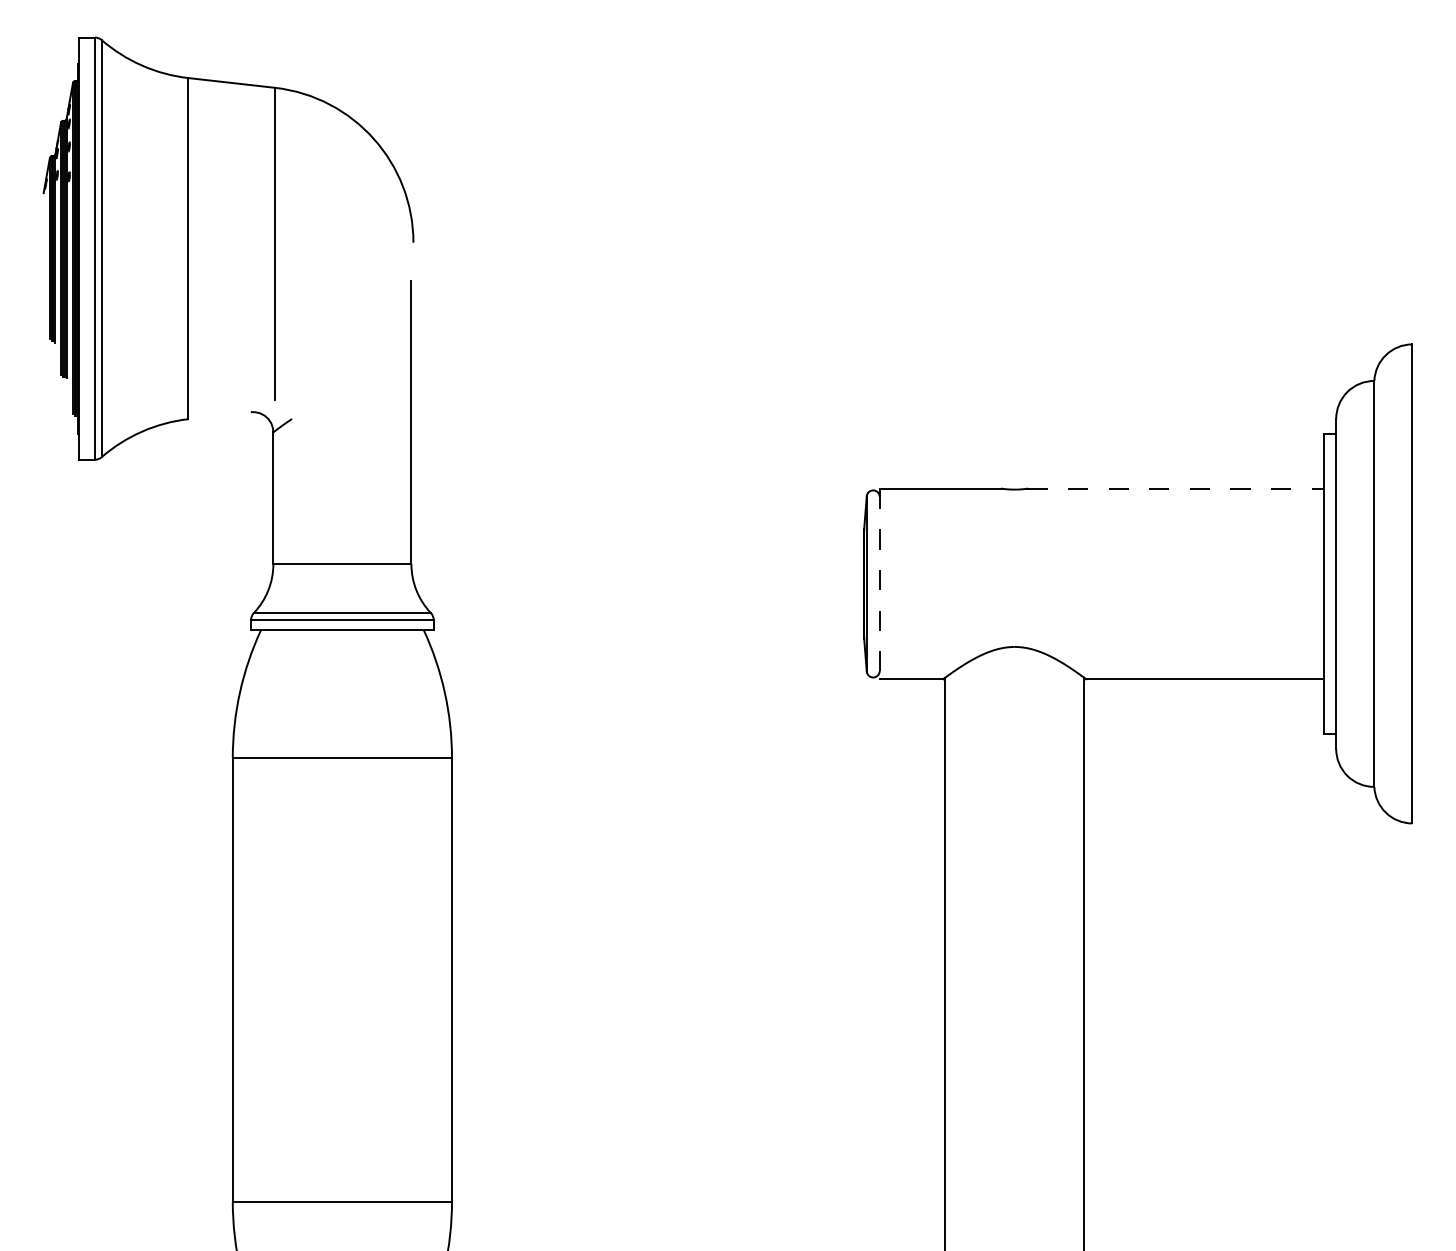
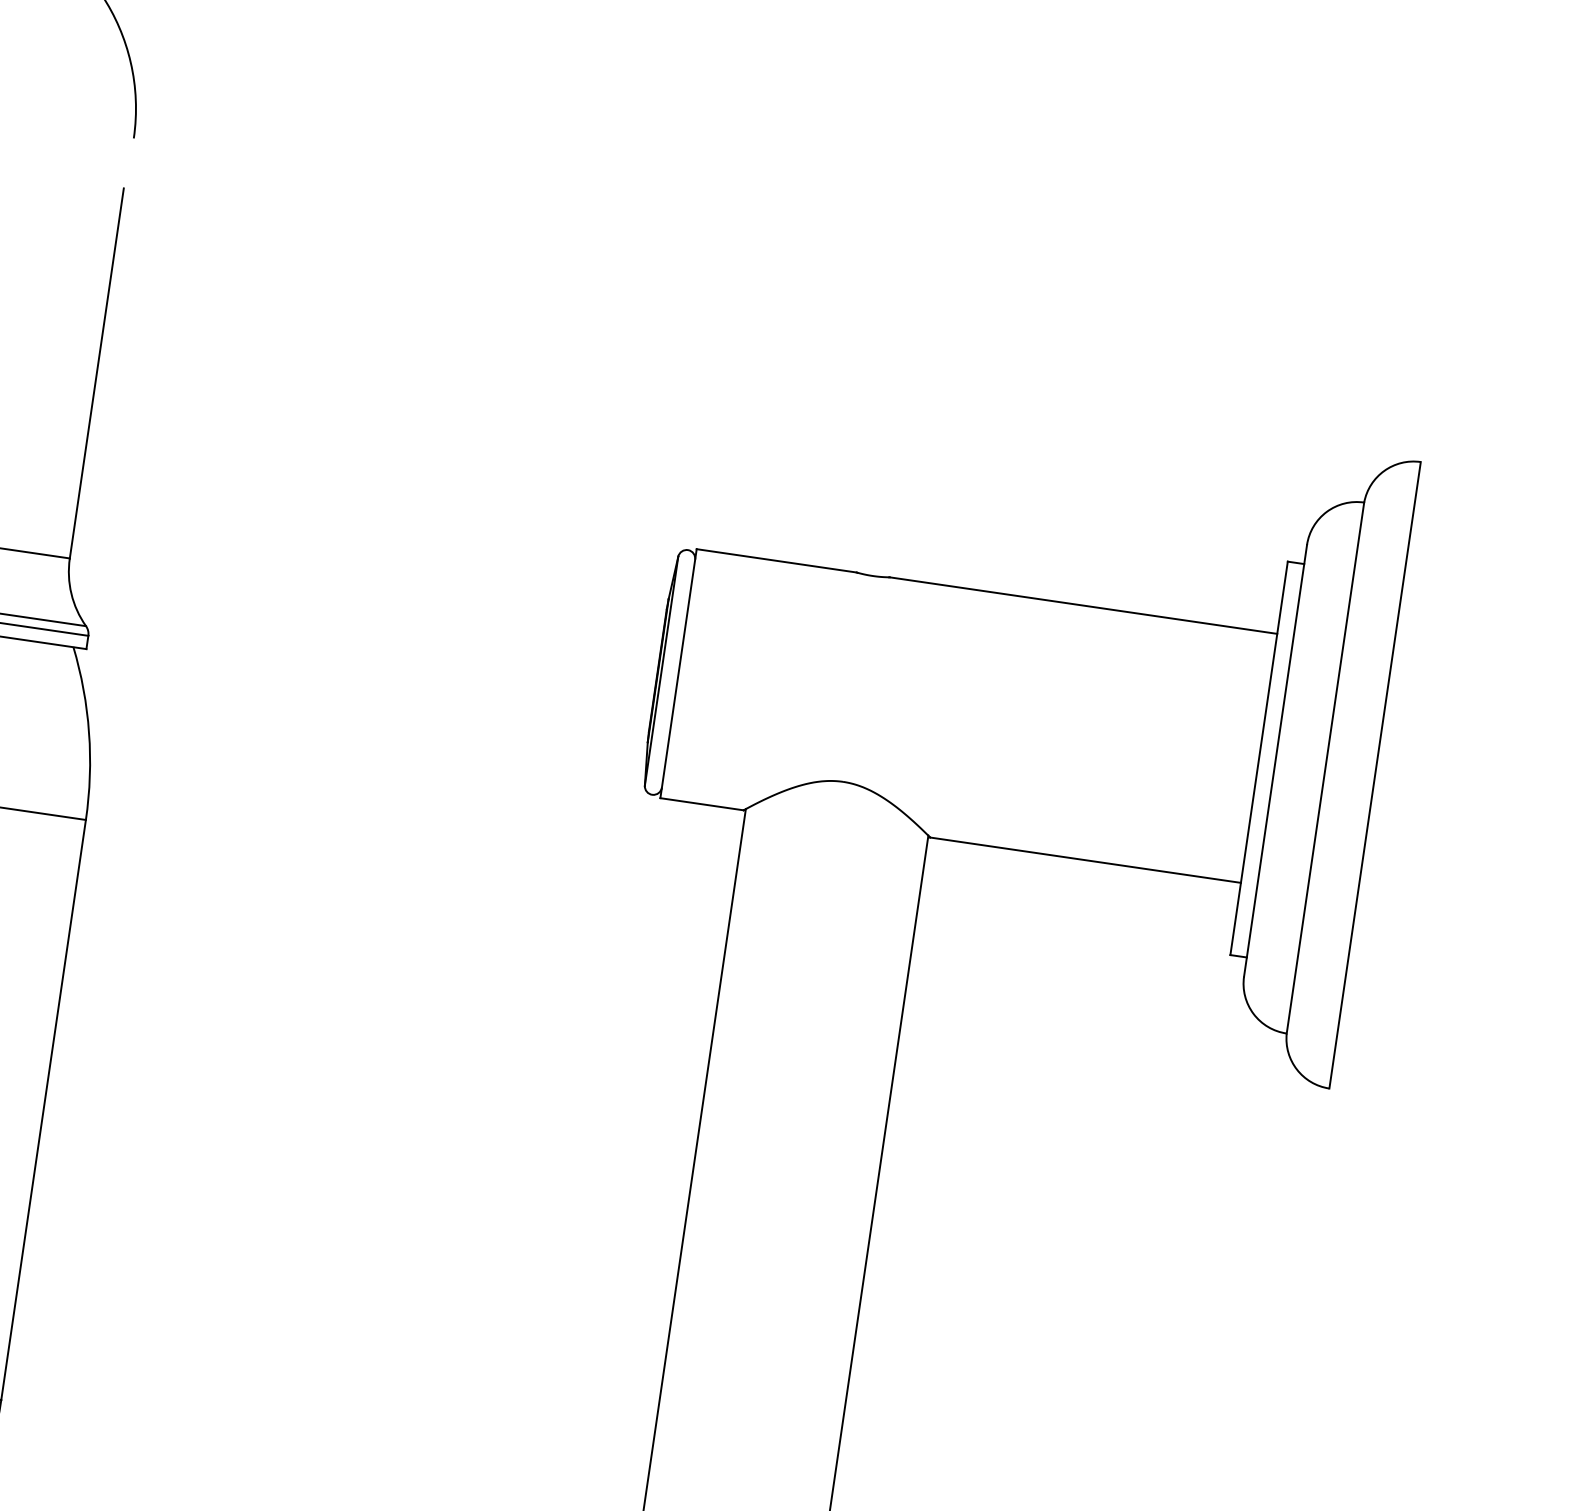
line: (1176, 488) -> (1084, 605), dashed -> solid
line: (879, 584) -> (678, 674), dashed -> solid

